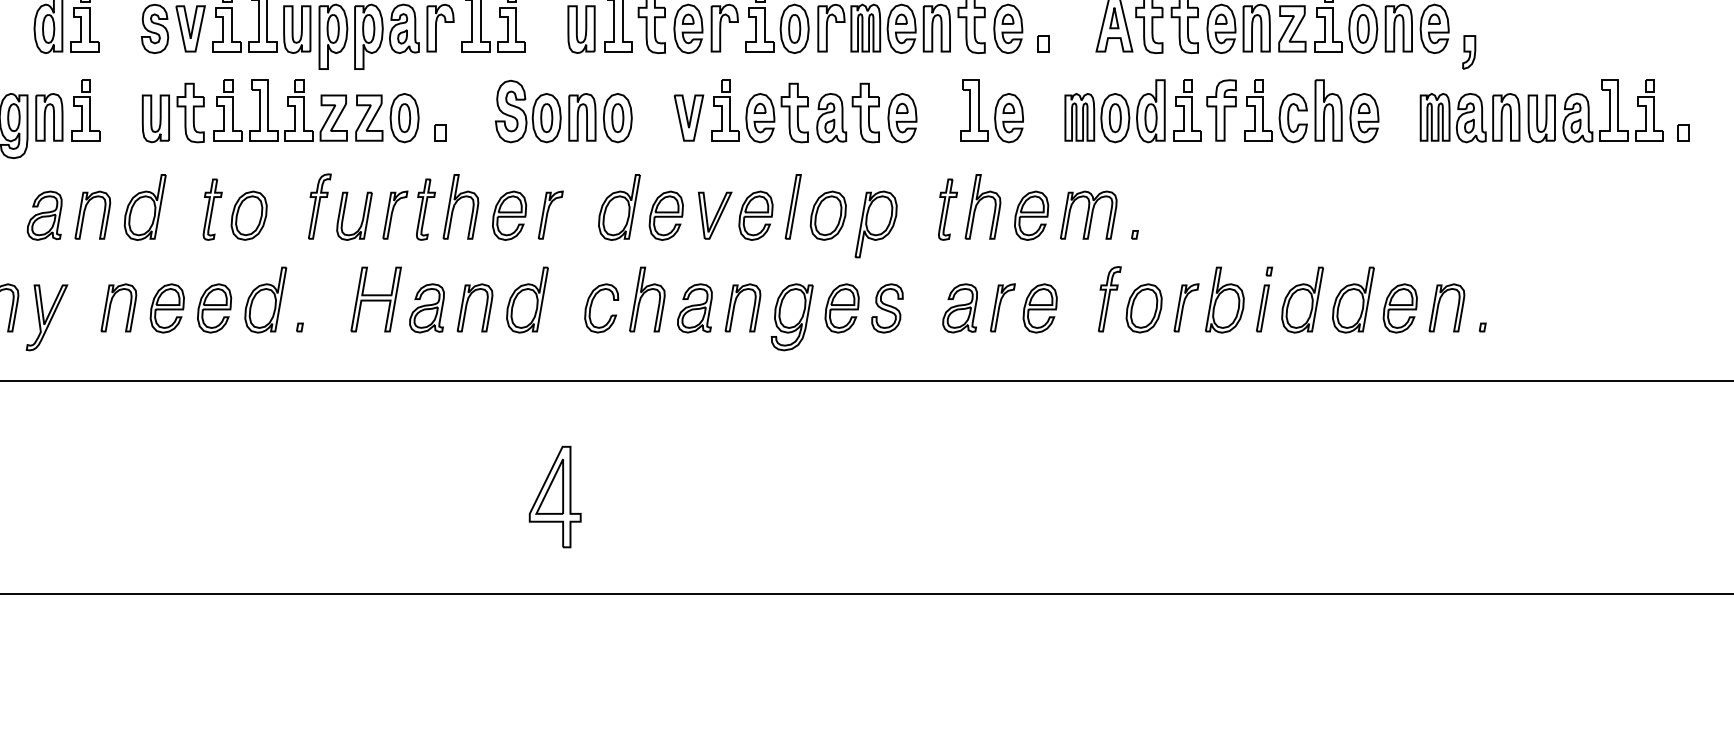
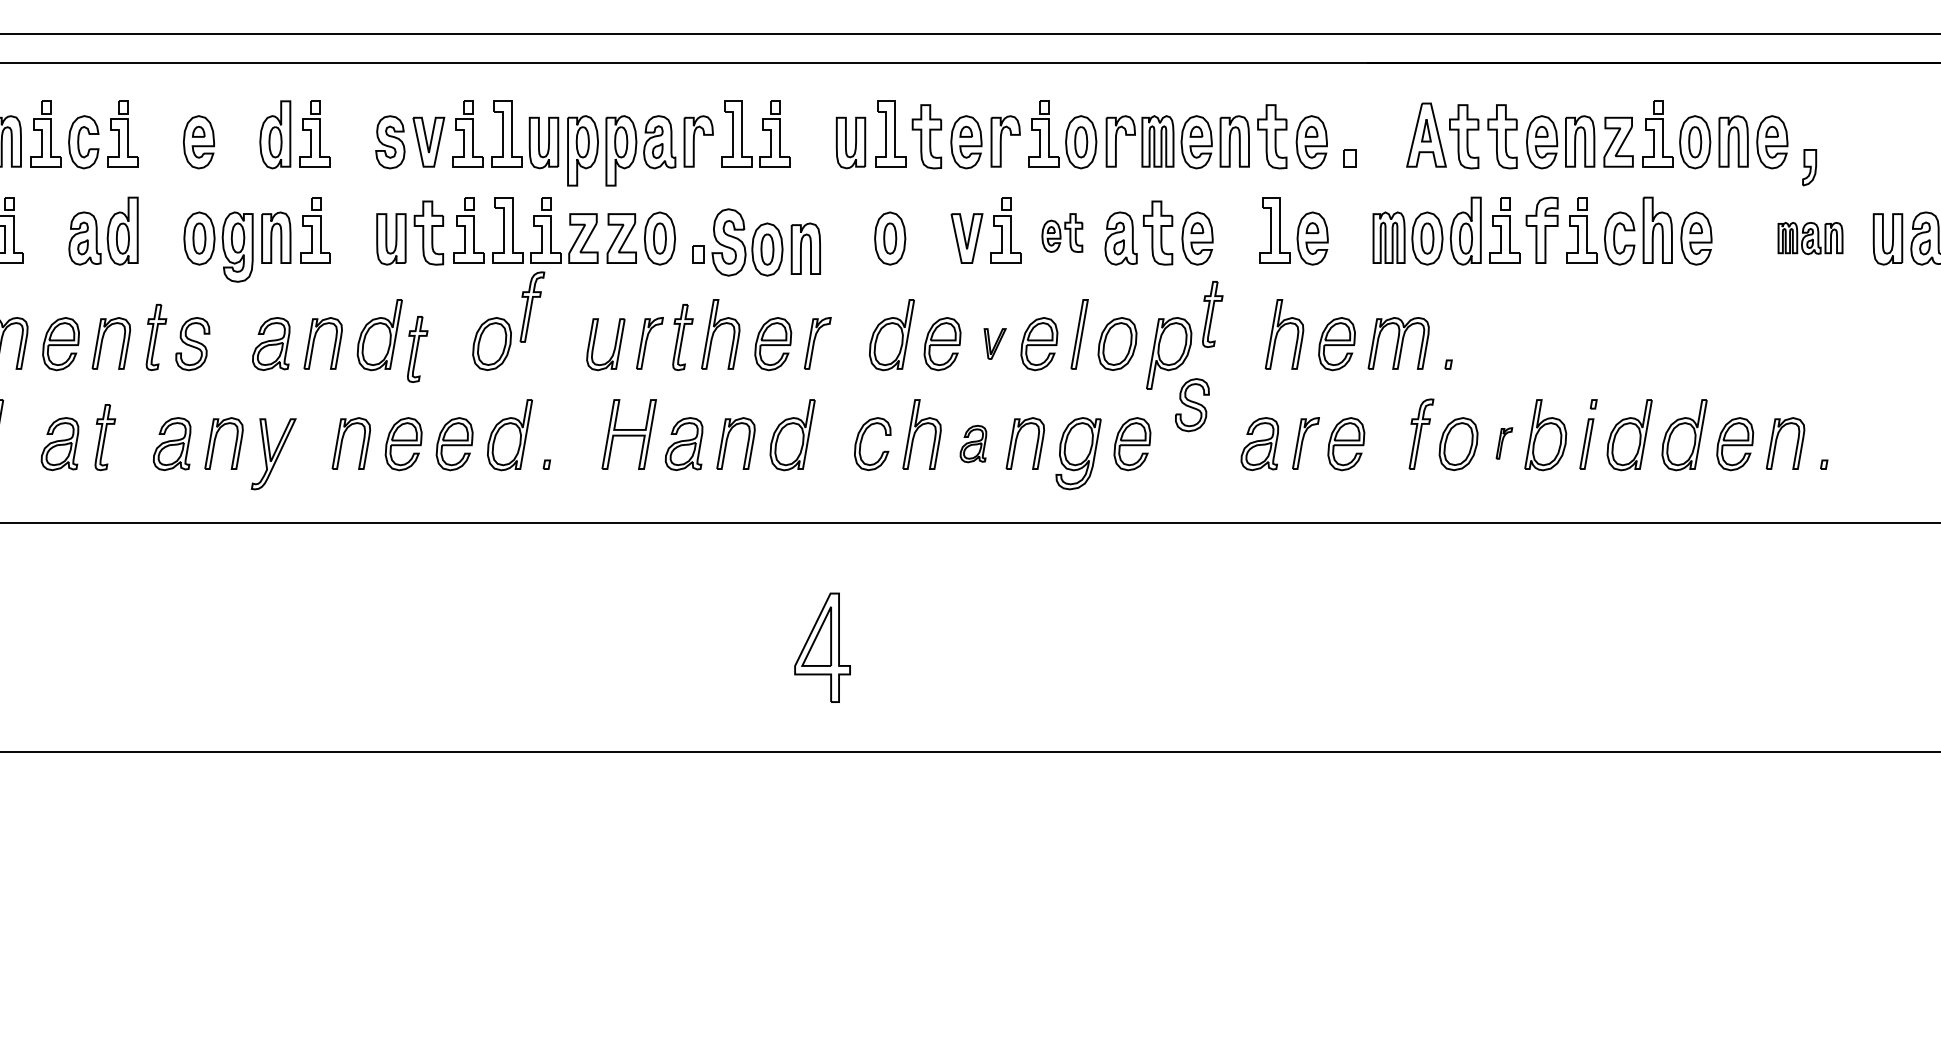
part: (544, 111) -> (765, 242), moved
part: (777, 112) -> (1062, 232), size x0.6
part: (1470, 118) -> (1810, 238), size x0.6
part: (319, 206) -> (532, 306), moved
part: (212, 209) -> (417, 349), moved
part: (947, 209) -> (1212, 314), moved
part: (714, 215) -> (994, 343), size x0.6
part: (694, 307) -> (973, 443), size x0.7
part: (1186, 307) -> (1504, 443), size x0.6
part: (887, 308) -> (1192, 405), moved

